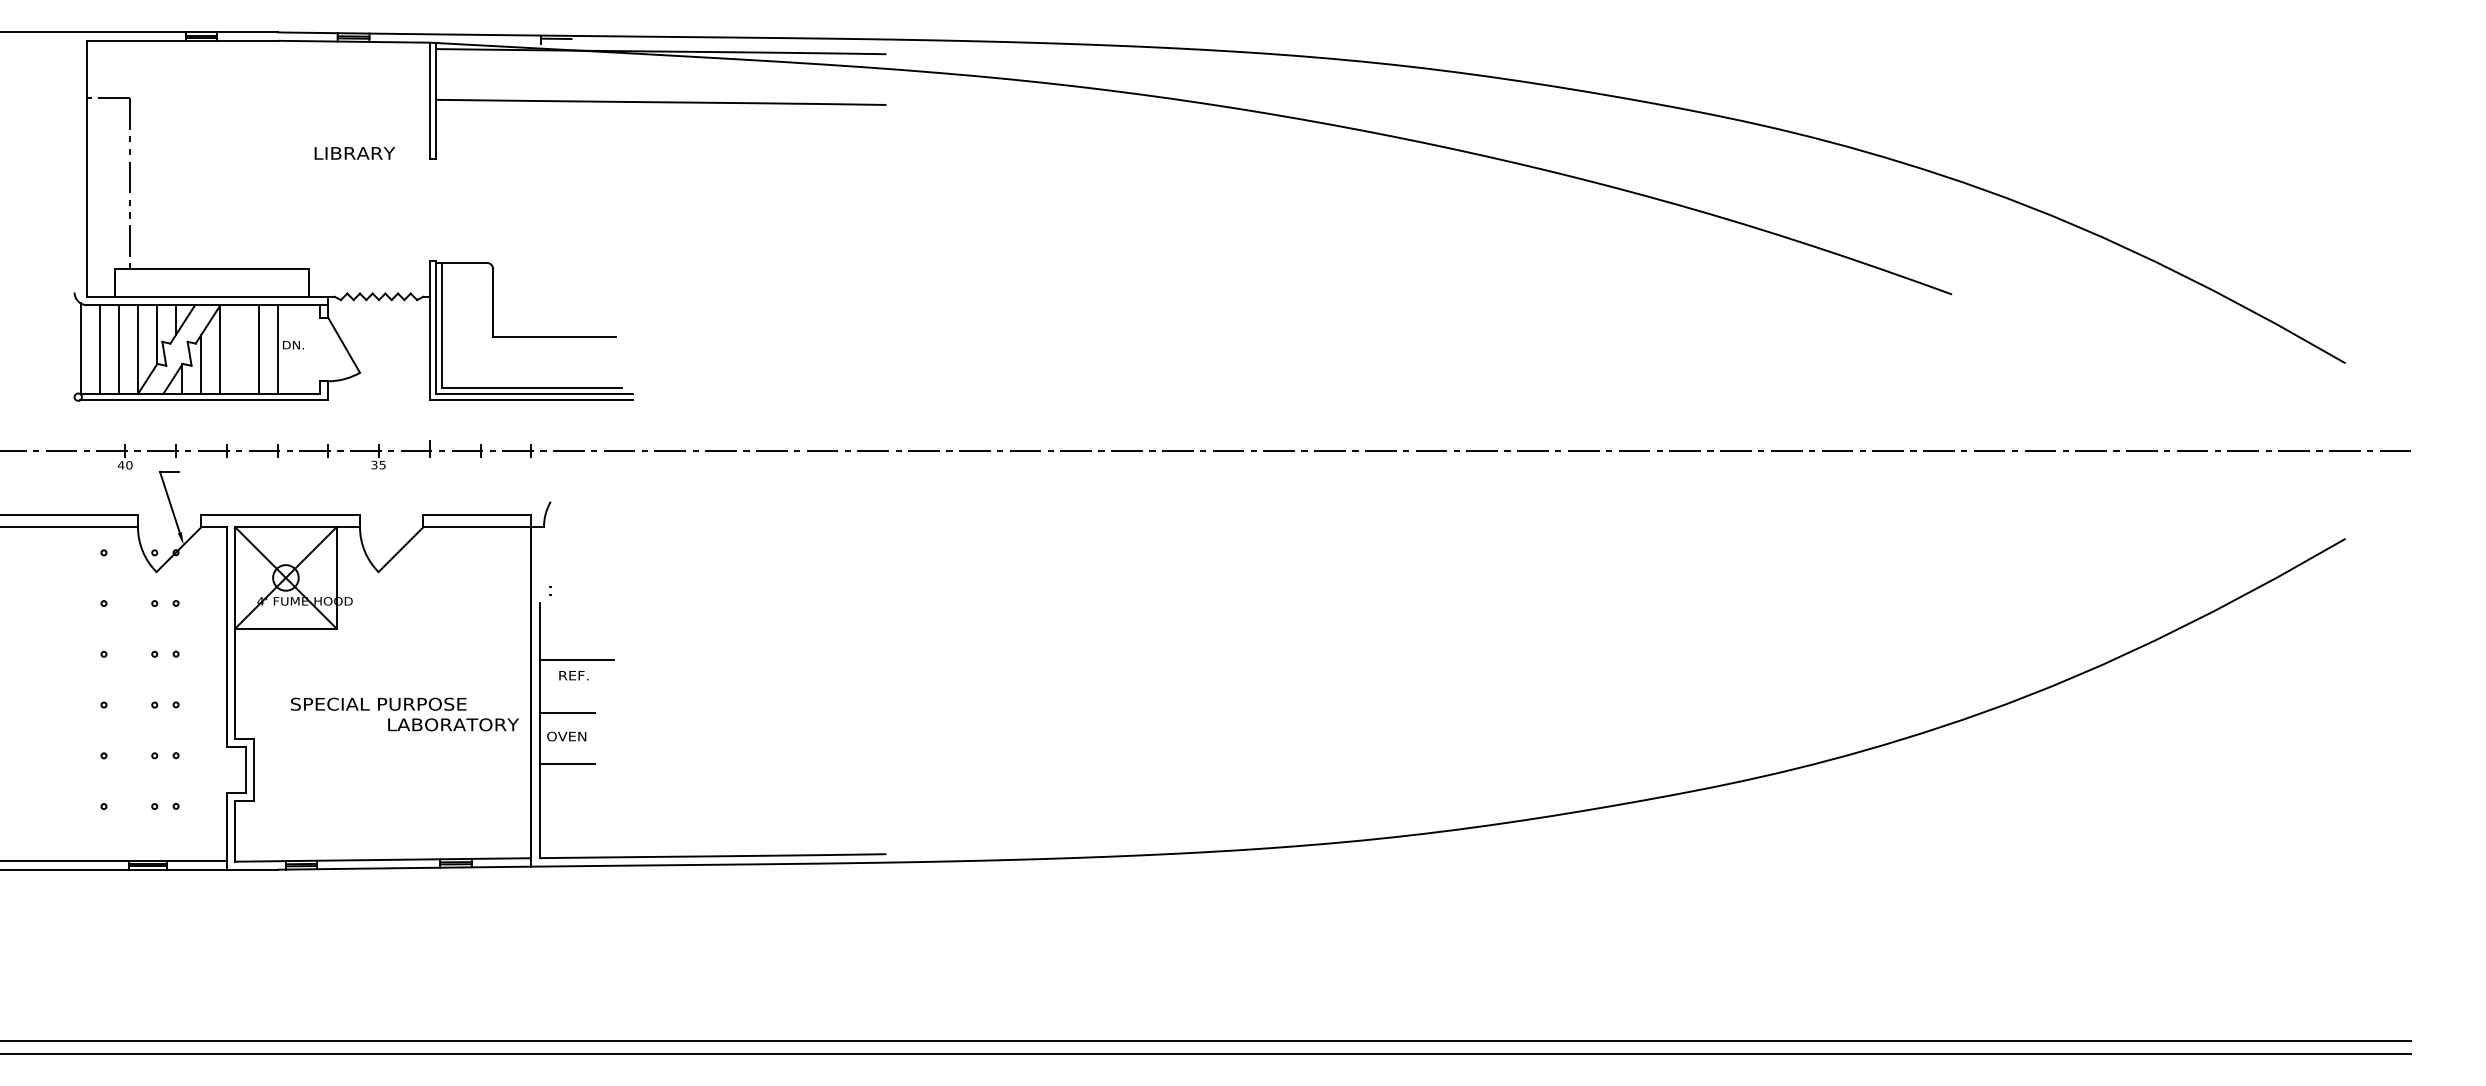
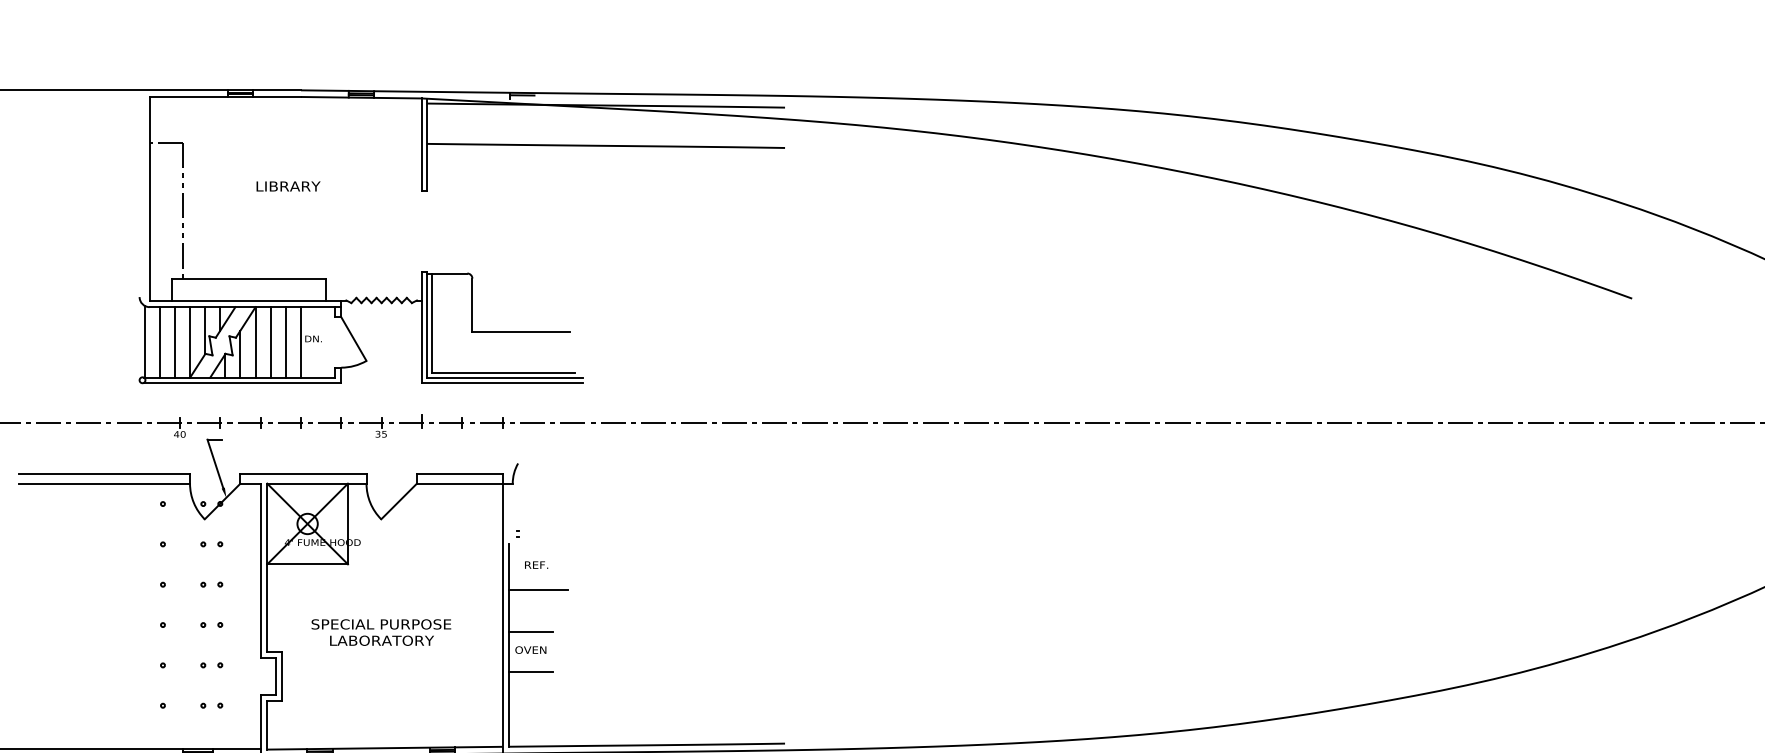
text: (354, 153) -> (288, 186), moved
line: (239, 349) -> (270, 342), added
text: (573, 675) -> (536, 564), moved
text: (453, 724) -> (382, 640), moved

